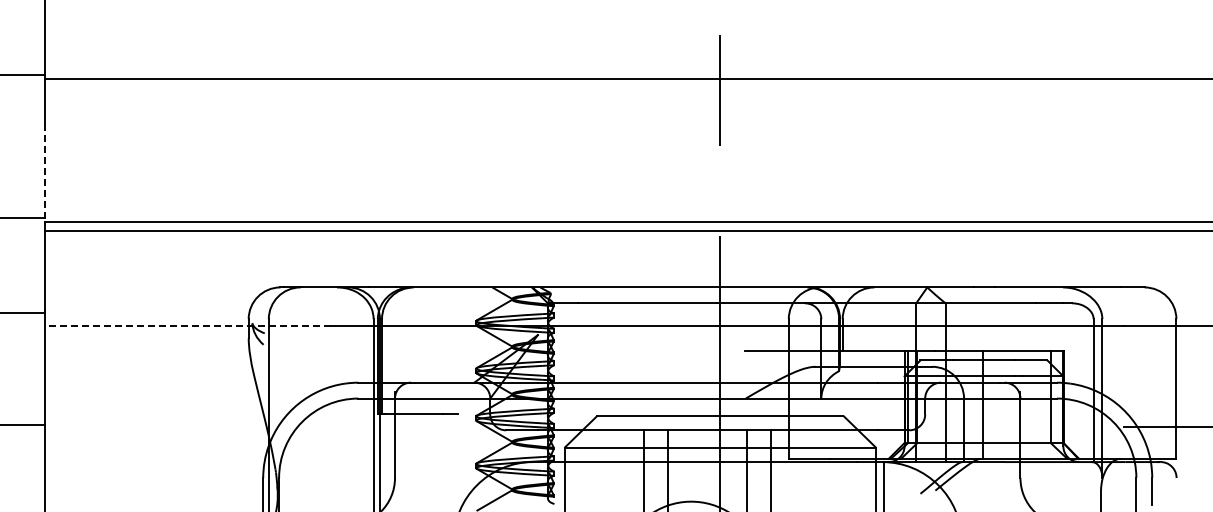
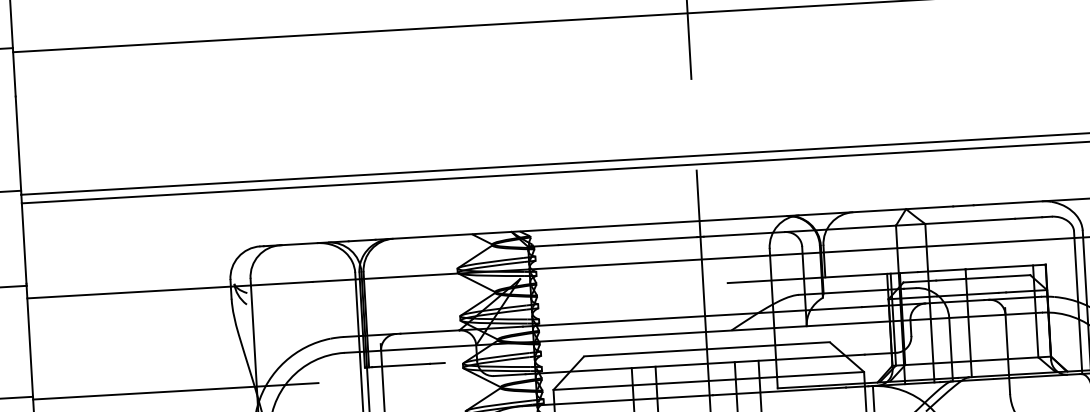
line: (44, 173) -> (18, 146), dashed -> solid
line: (187, 325) -> (169, 289), dashed -> solid
line: (187, 427) -> (175, 391), added

